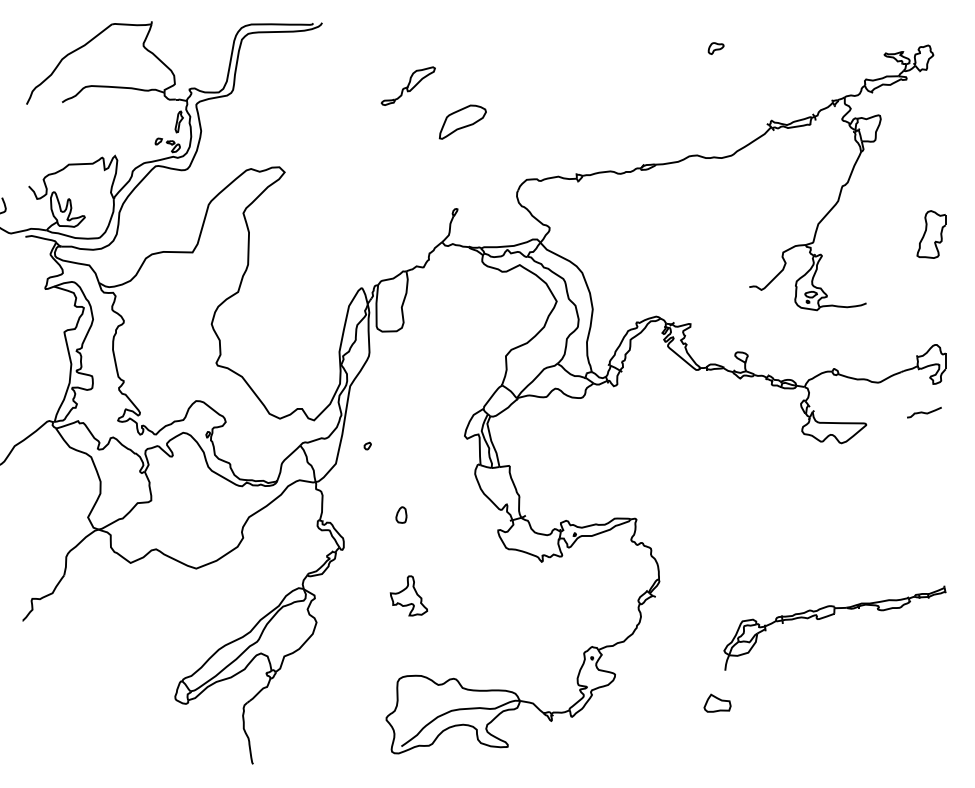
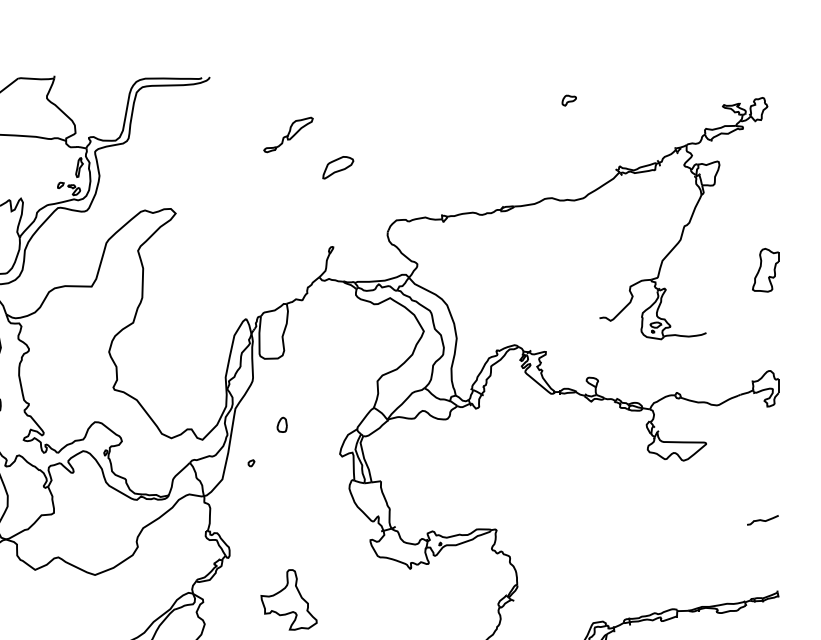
part: (462, 121) -> (337, 167), size x0.71
curve: (924, 412) -> (762, 520), moved
part: (401, 514) -> (282, 424), moved
part: (408, 595) -> (288, 599), size x1.67

